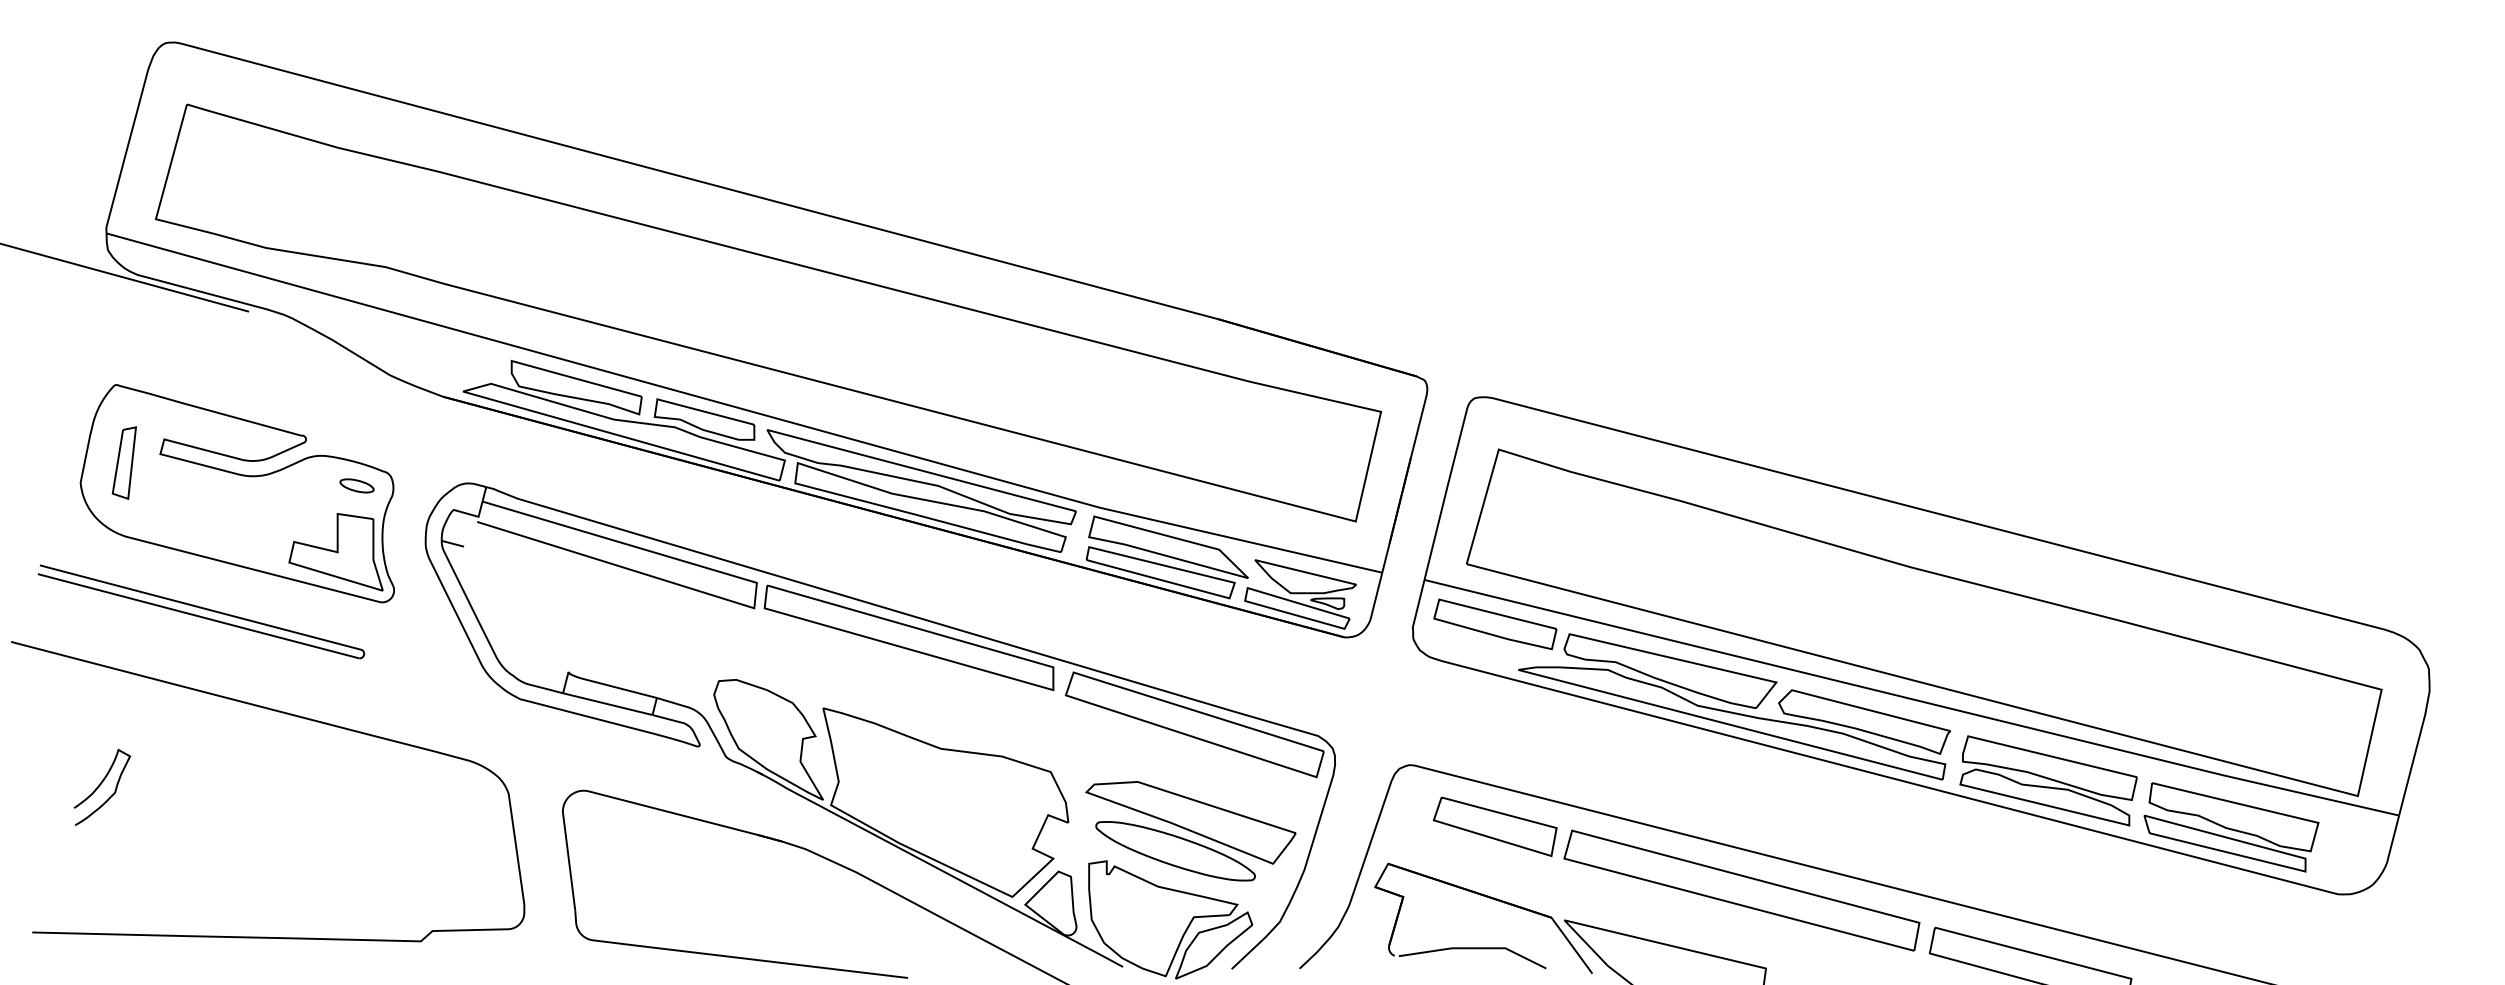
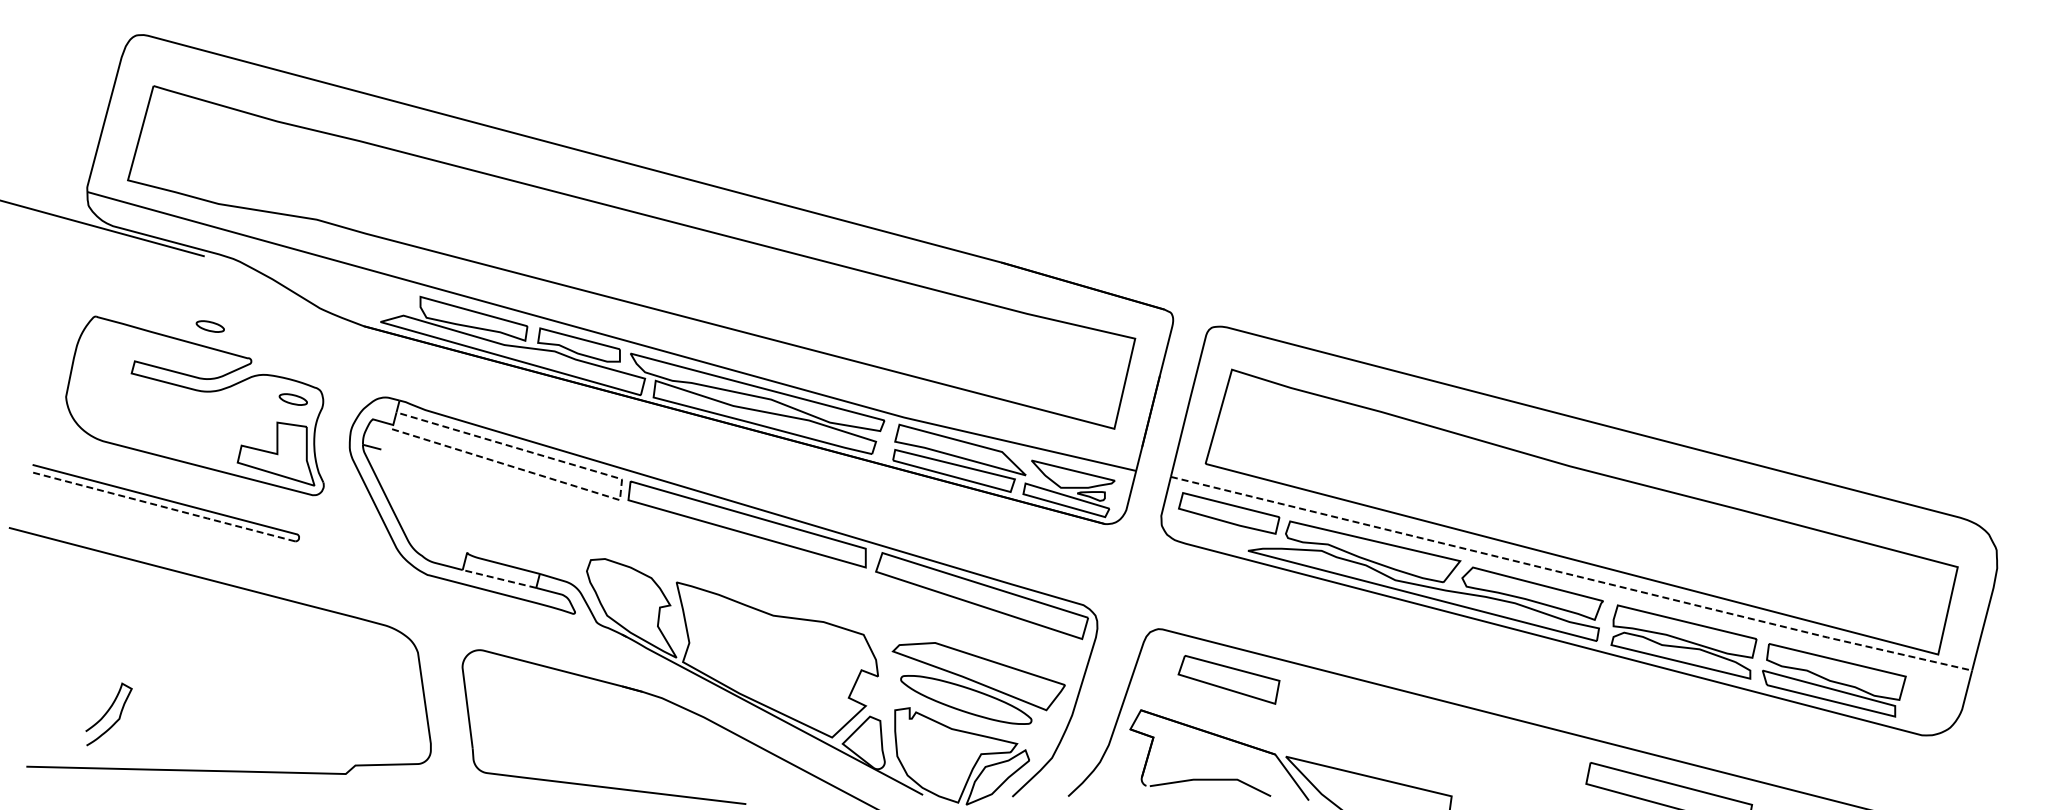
part: (255, 397) -> (209, 326), added
part: (123, 462) -> (101, 380), removed
line: (754, 596) -> (620, 490), solid -> dashed
line: (199, 615) -> (163, 506), solid -> dashed
line: (1913, 699) -> (1572, 575), solid -> dashed
line: (607, 704) -> (499, 579), solid -> dashed
curve: (100, 786) -> (107, 713), moved
part: (1741, 890) -> (1431, 732), removed

